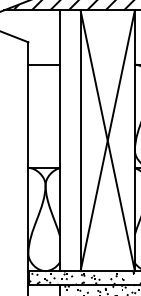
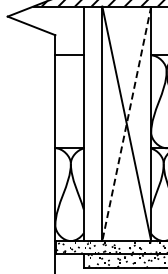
line: (107, 140) -> (126, 123), solid -> dashed

